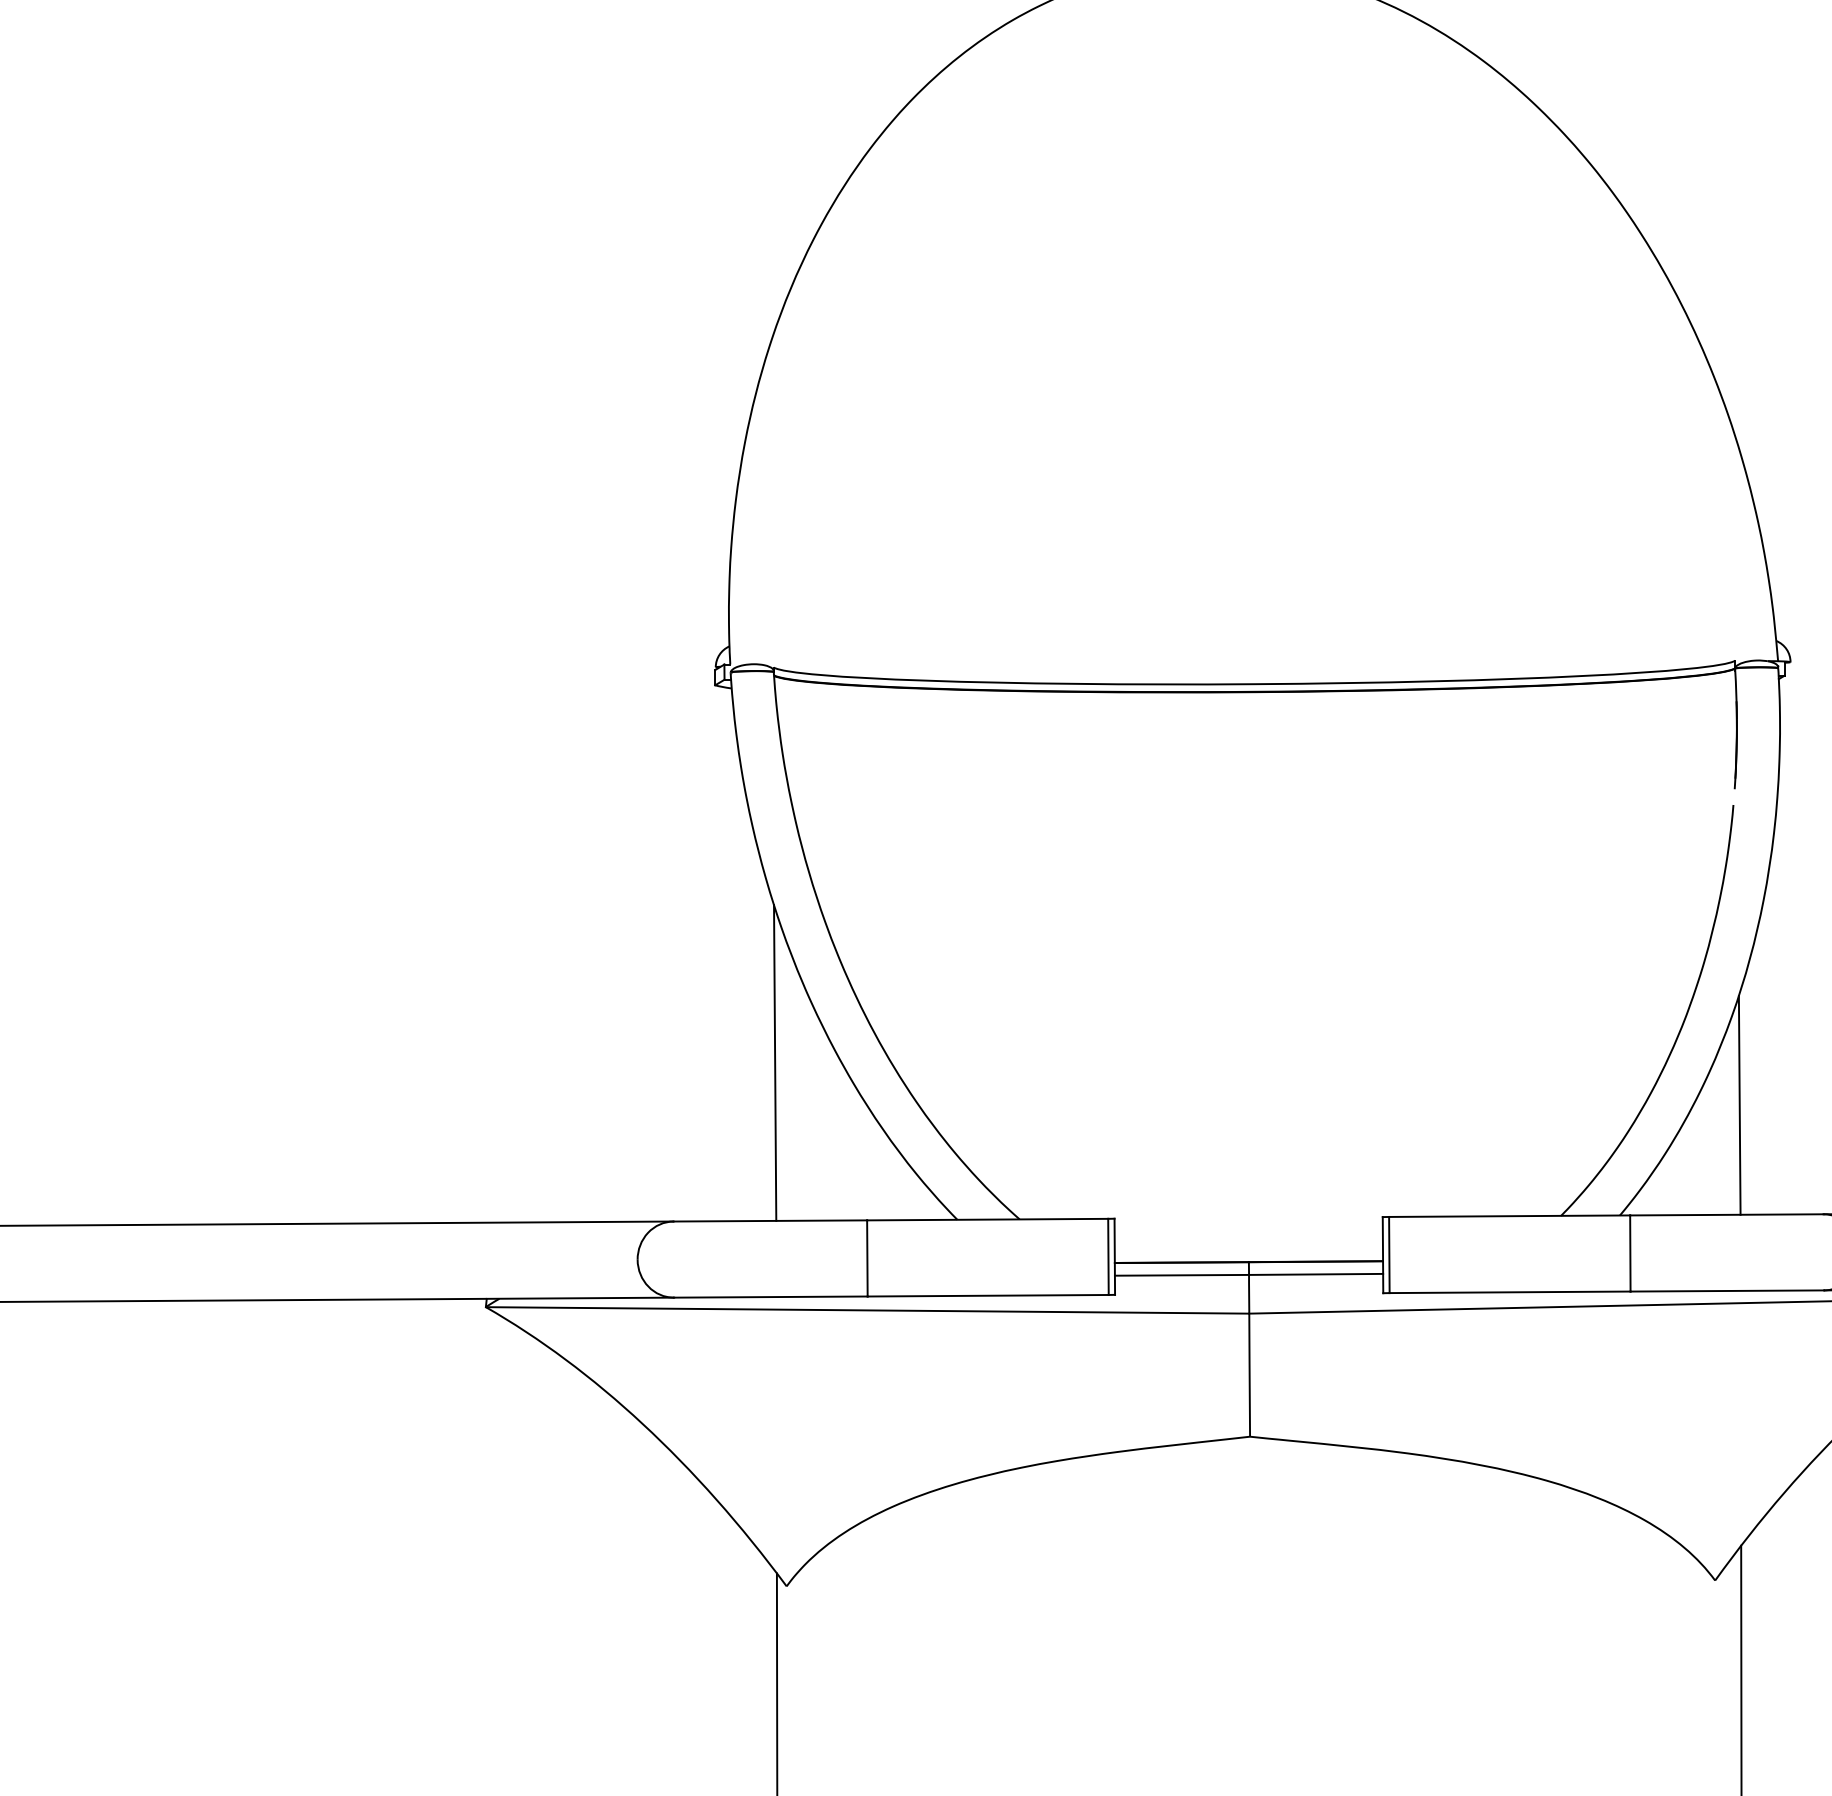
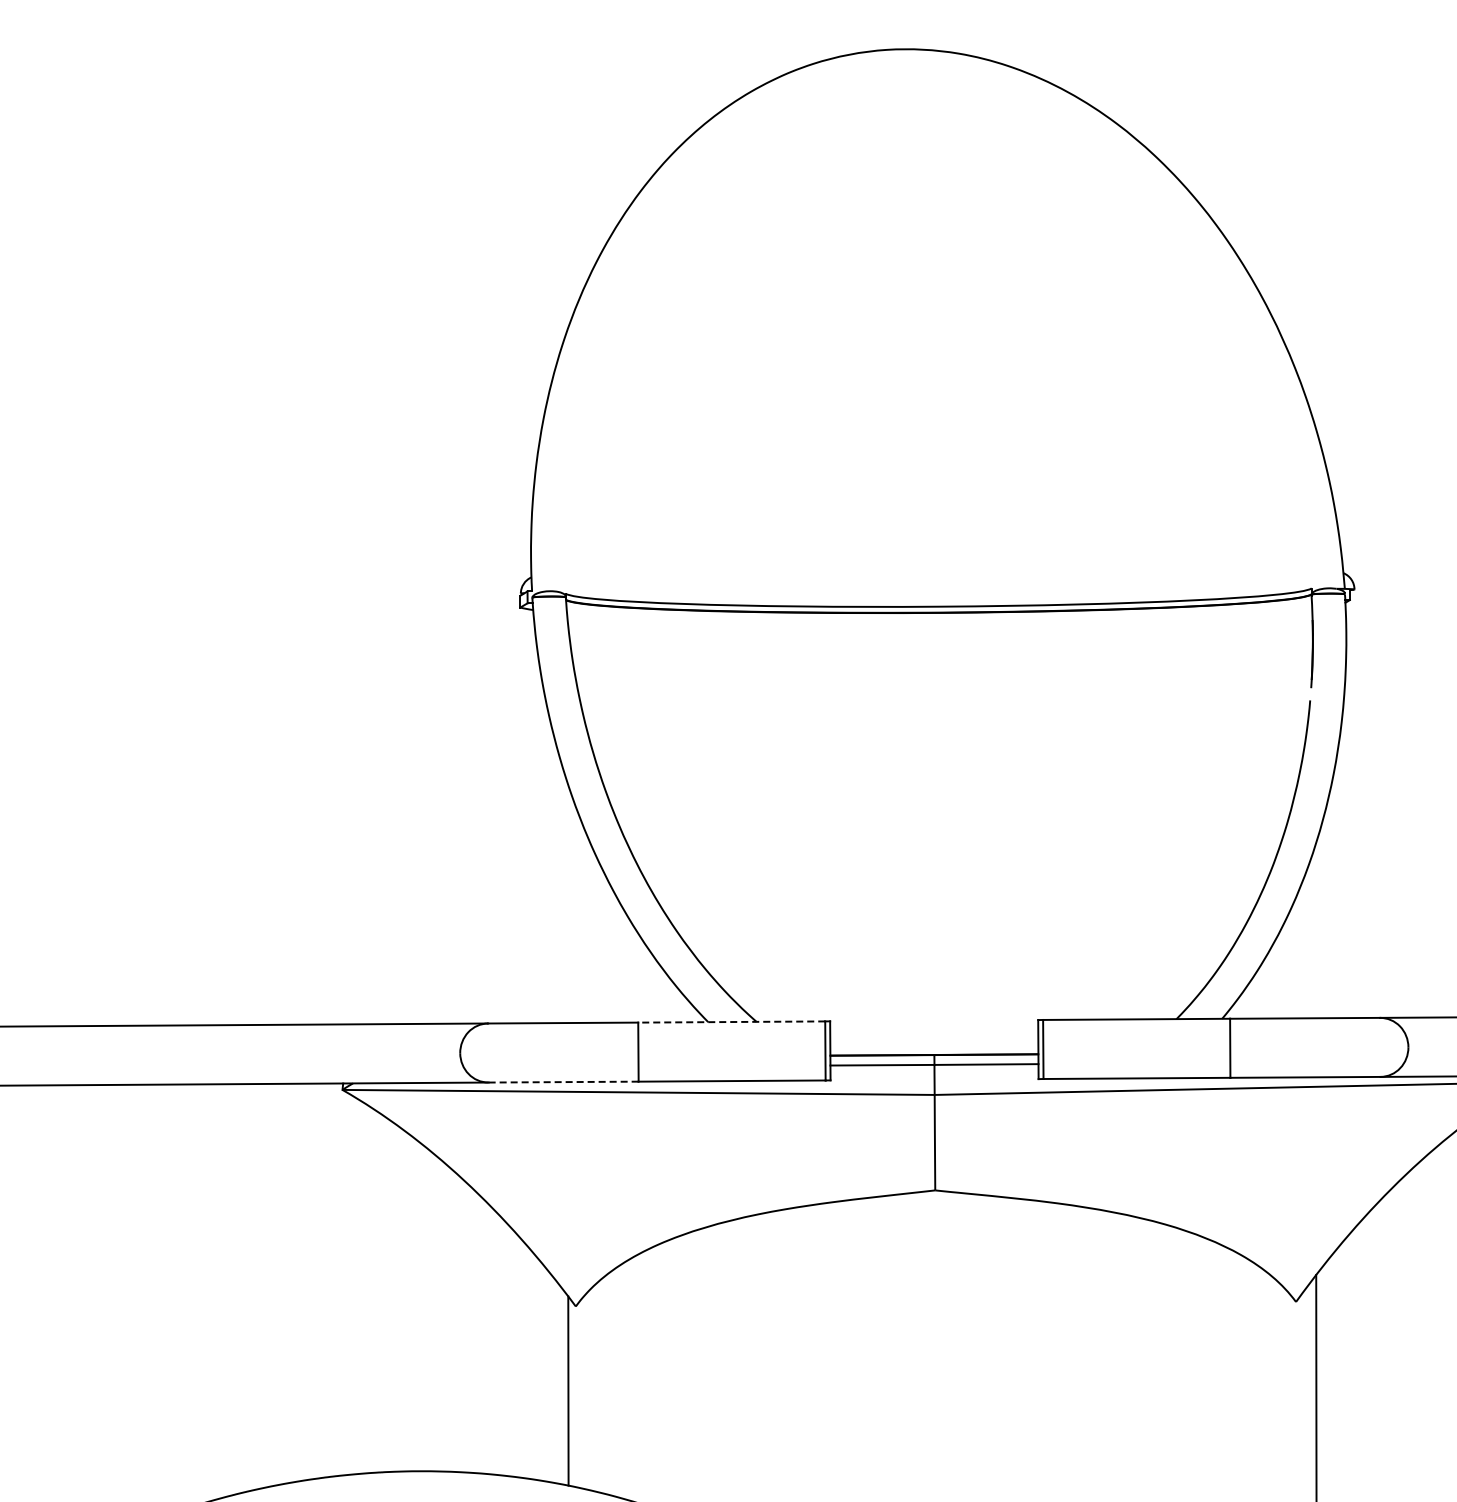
line: (774, 1062) -> (566, 900), removed
line: (1738, 1105) -> (1314, 933), removed
line: (987, 1220) -> (731, 1022), solid -> dashed
line: (770, 1297) -> (563, 1082), solid -> dashed

